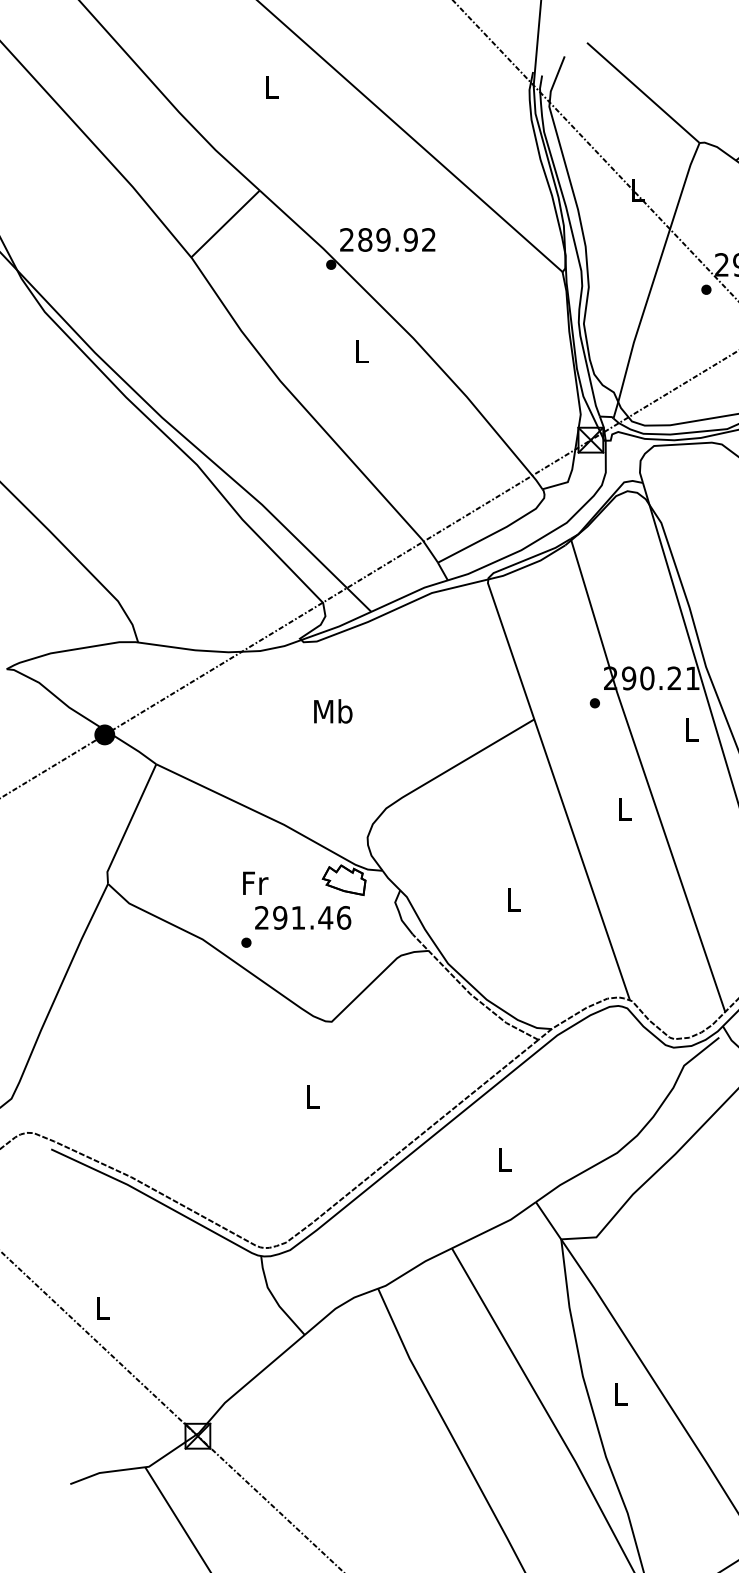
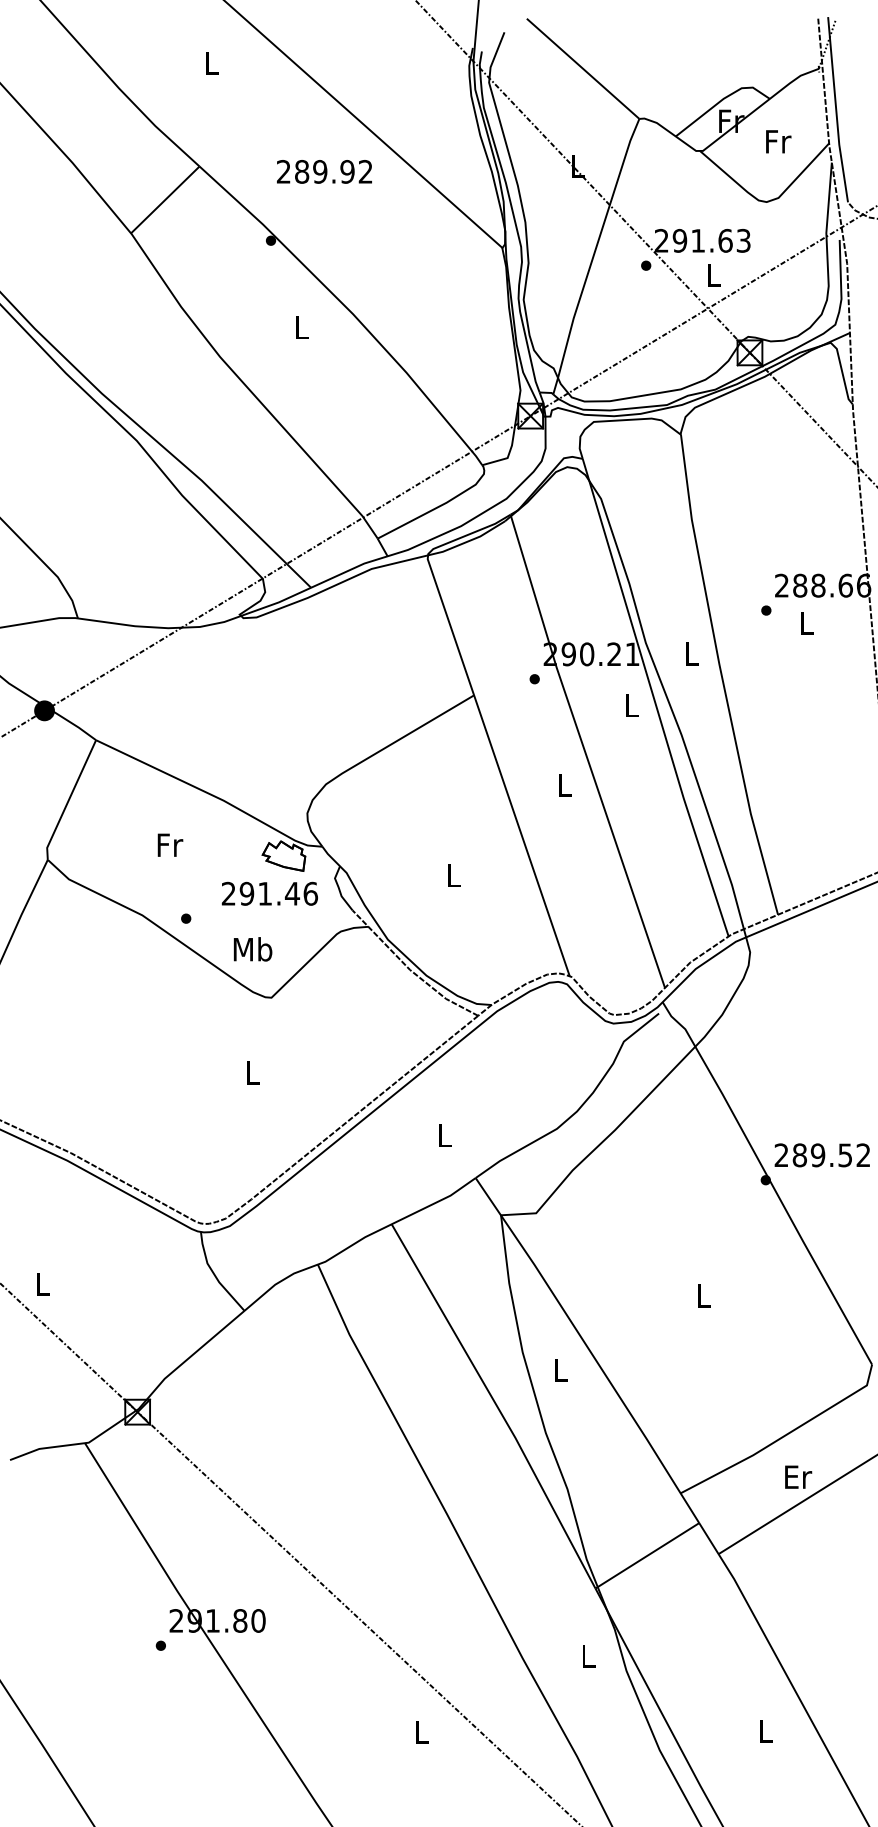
text: (387, 239) -> (324, 171), moved
text: (332, 711) -> (252, 949), moved
text: (255, 882) -> (170, 844), moved
text: (302, 917) -> (269, 893), moved

